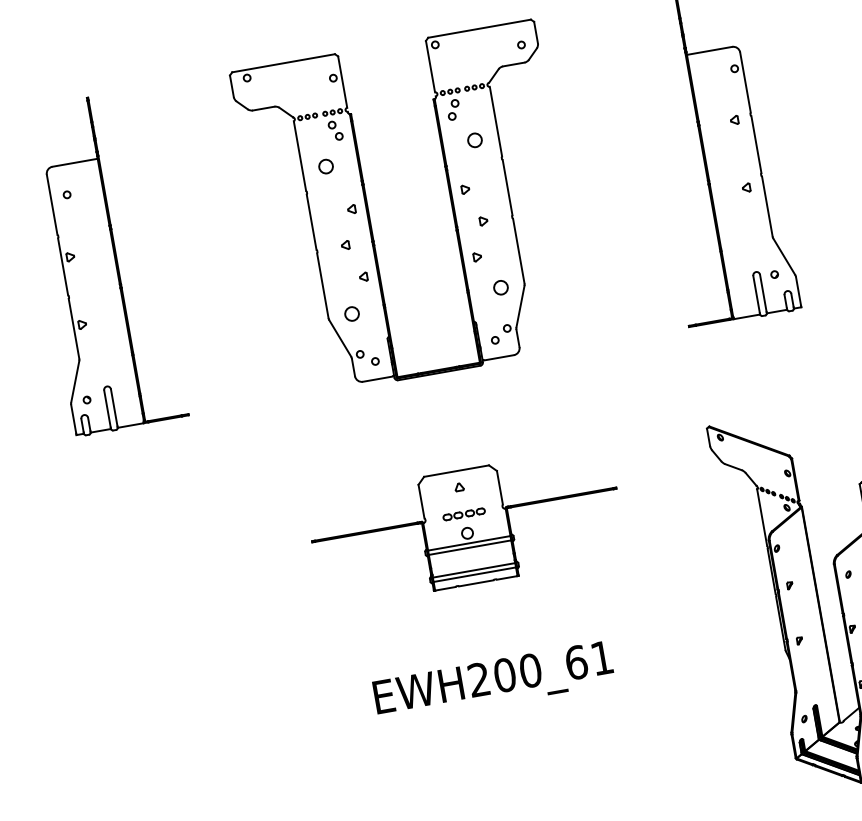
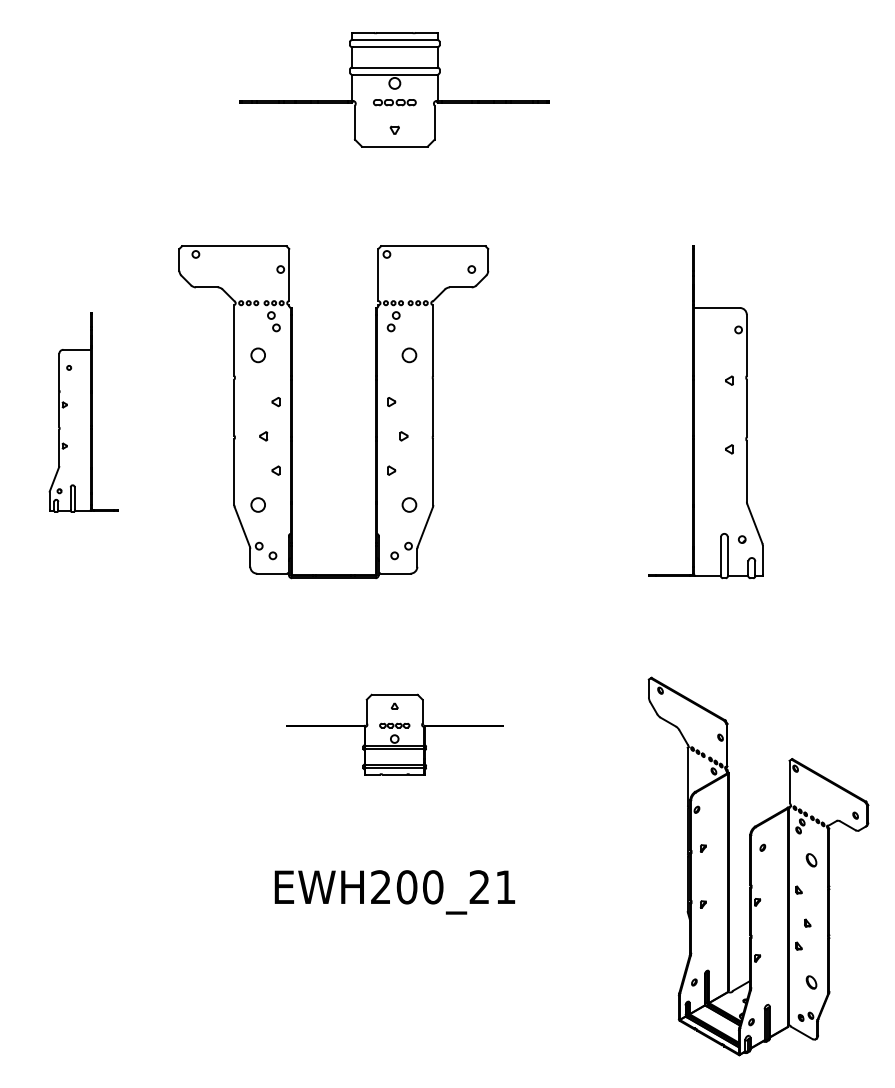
part: (369, 216) -> (292, 412), moved
part: (103, 263) -> (83, 412), size x0.6
part: (466, 526) -> (394, 734), size x0.7
text: (576, 662) -> (479, 887), EWH200_61 -> EWH200_21

